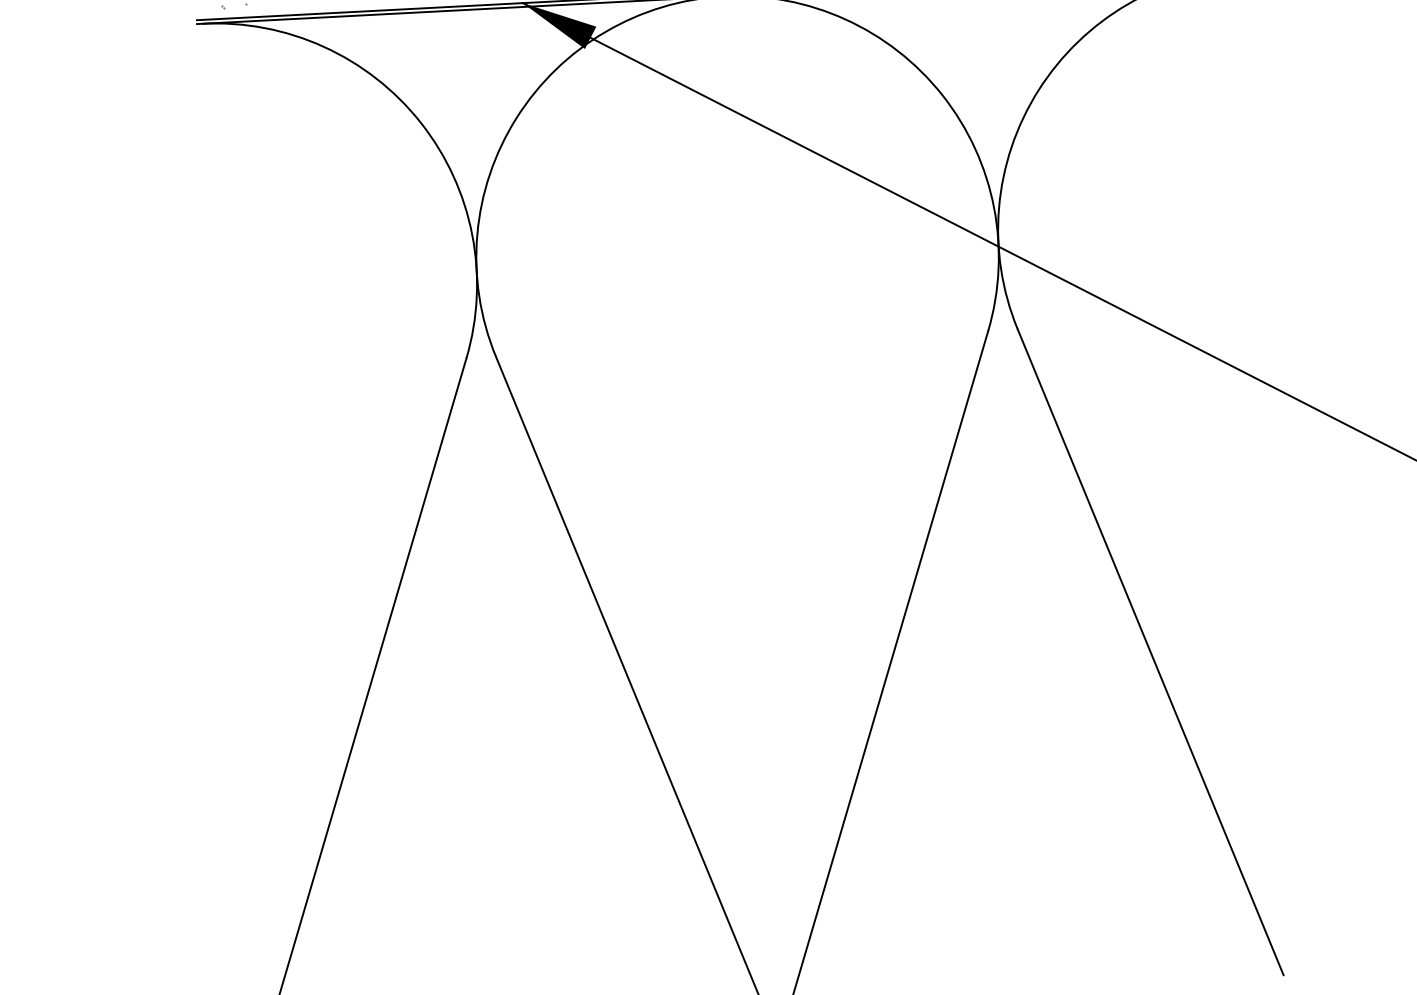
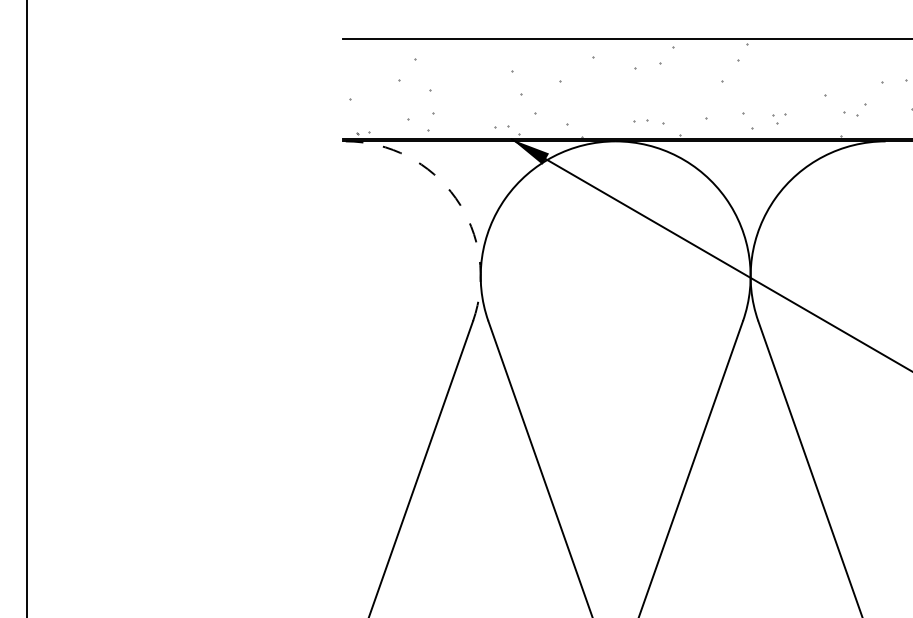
arc: (420, 123) -> (455, 198), solid -> dashed

